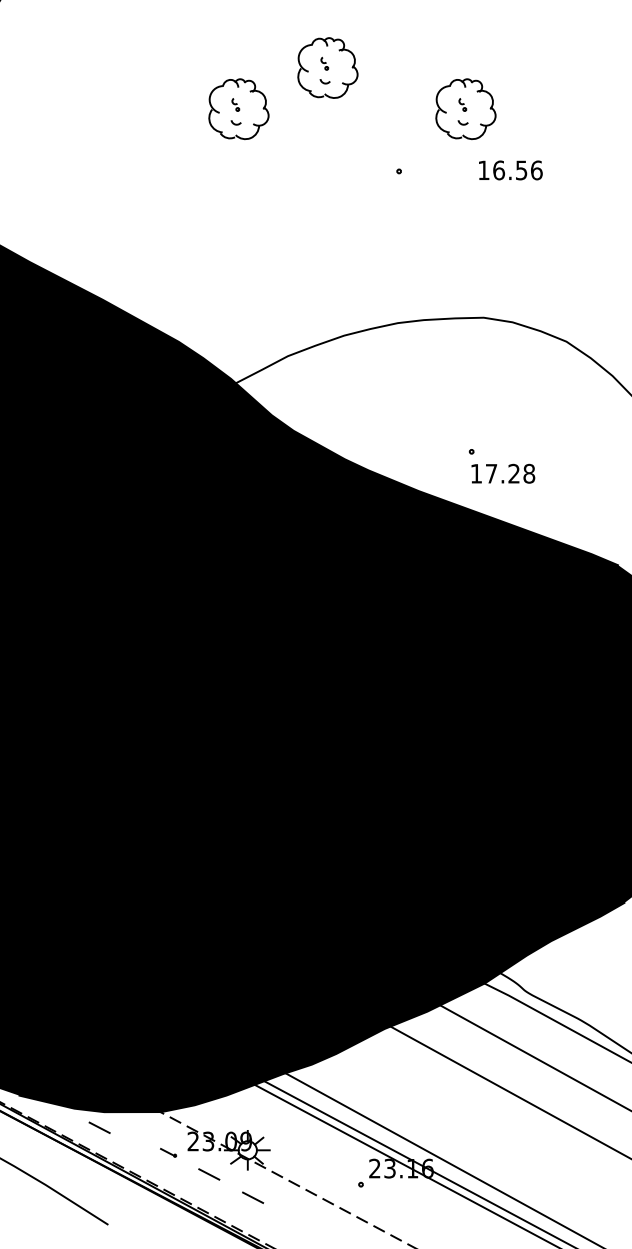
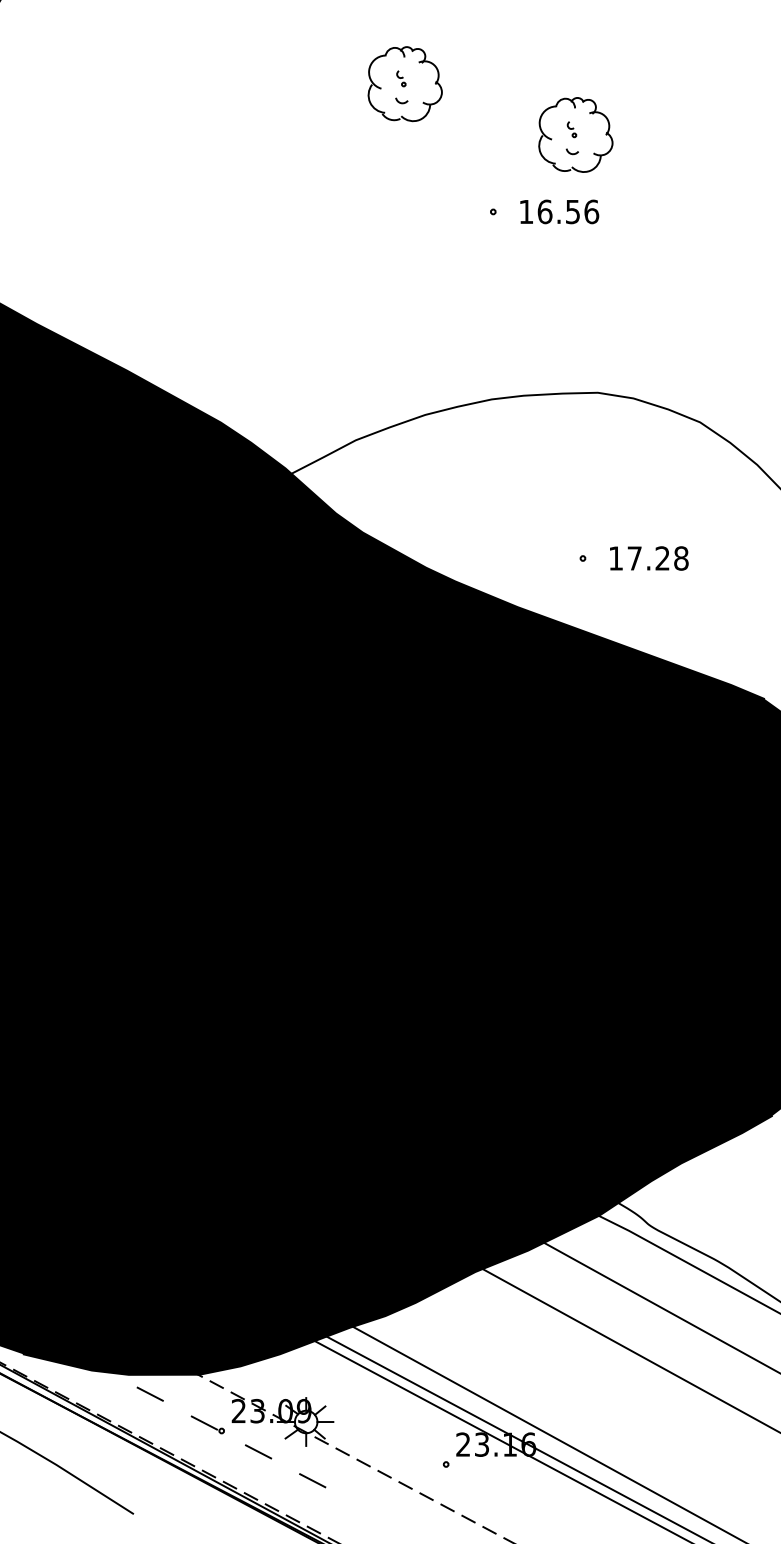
part: (238, 109) -> (294, 135), removed
text: (510, 170) -> (559, 212), moved
text: (503, 473) -> (649, 558), moved
line: (99, 1127) -> (150, 1393), moved
part: (168, 1152) -> (208, 1424), size x1.67

